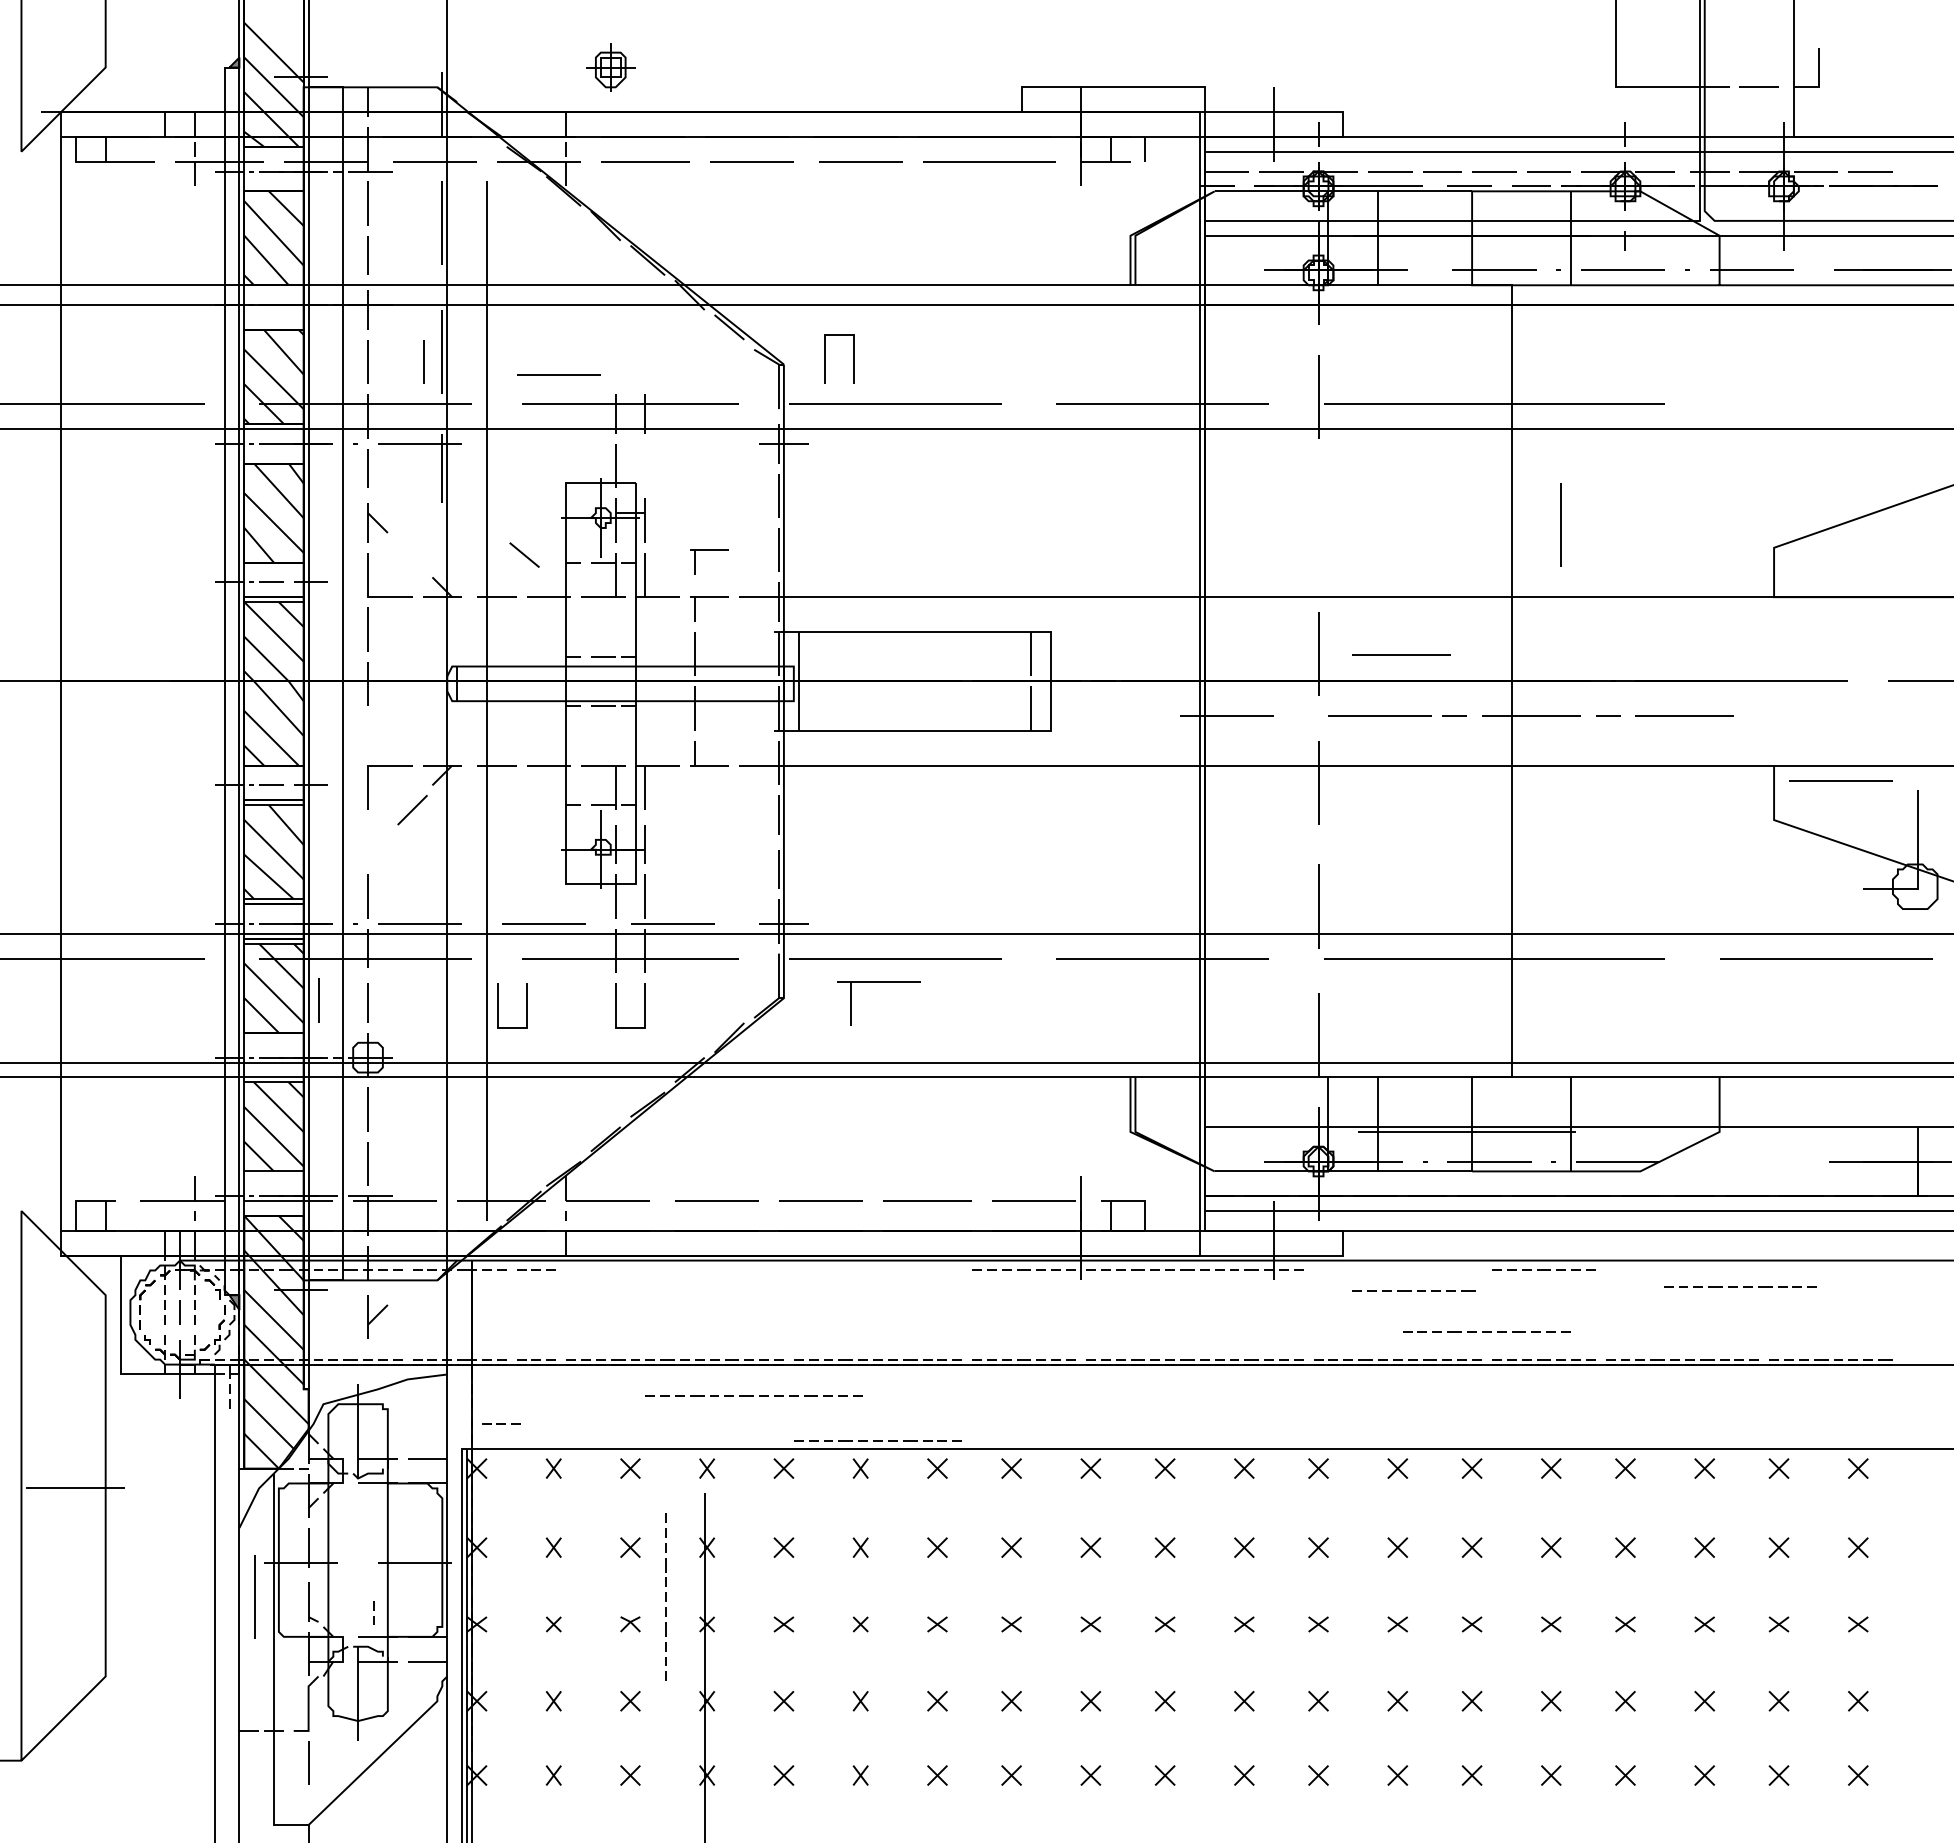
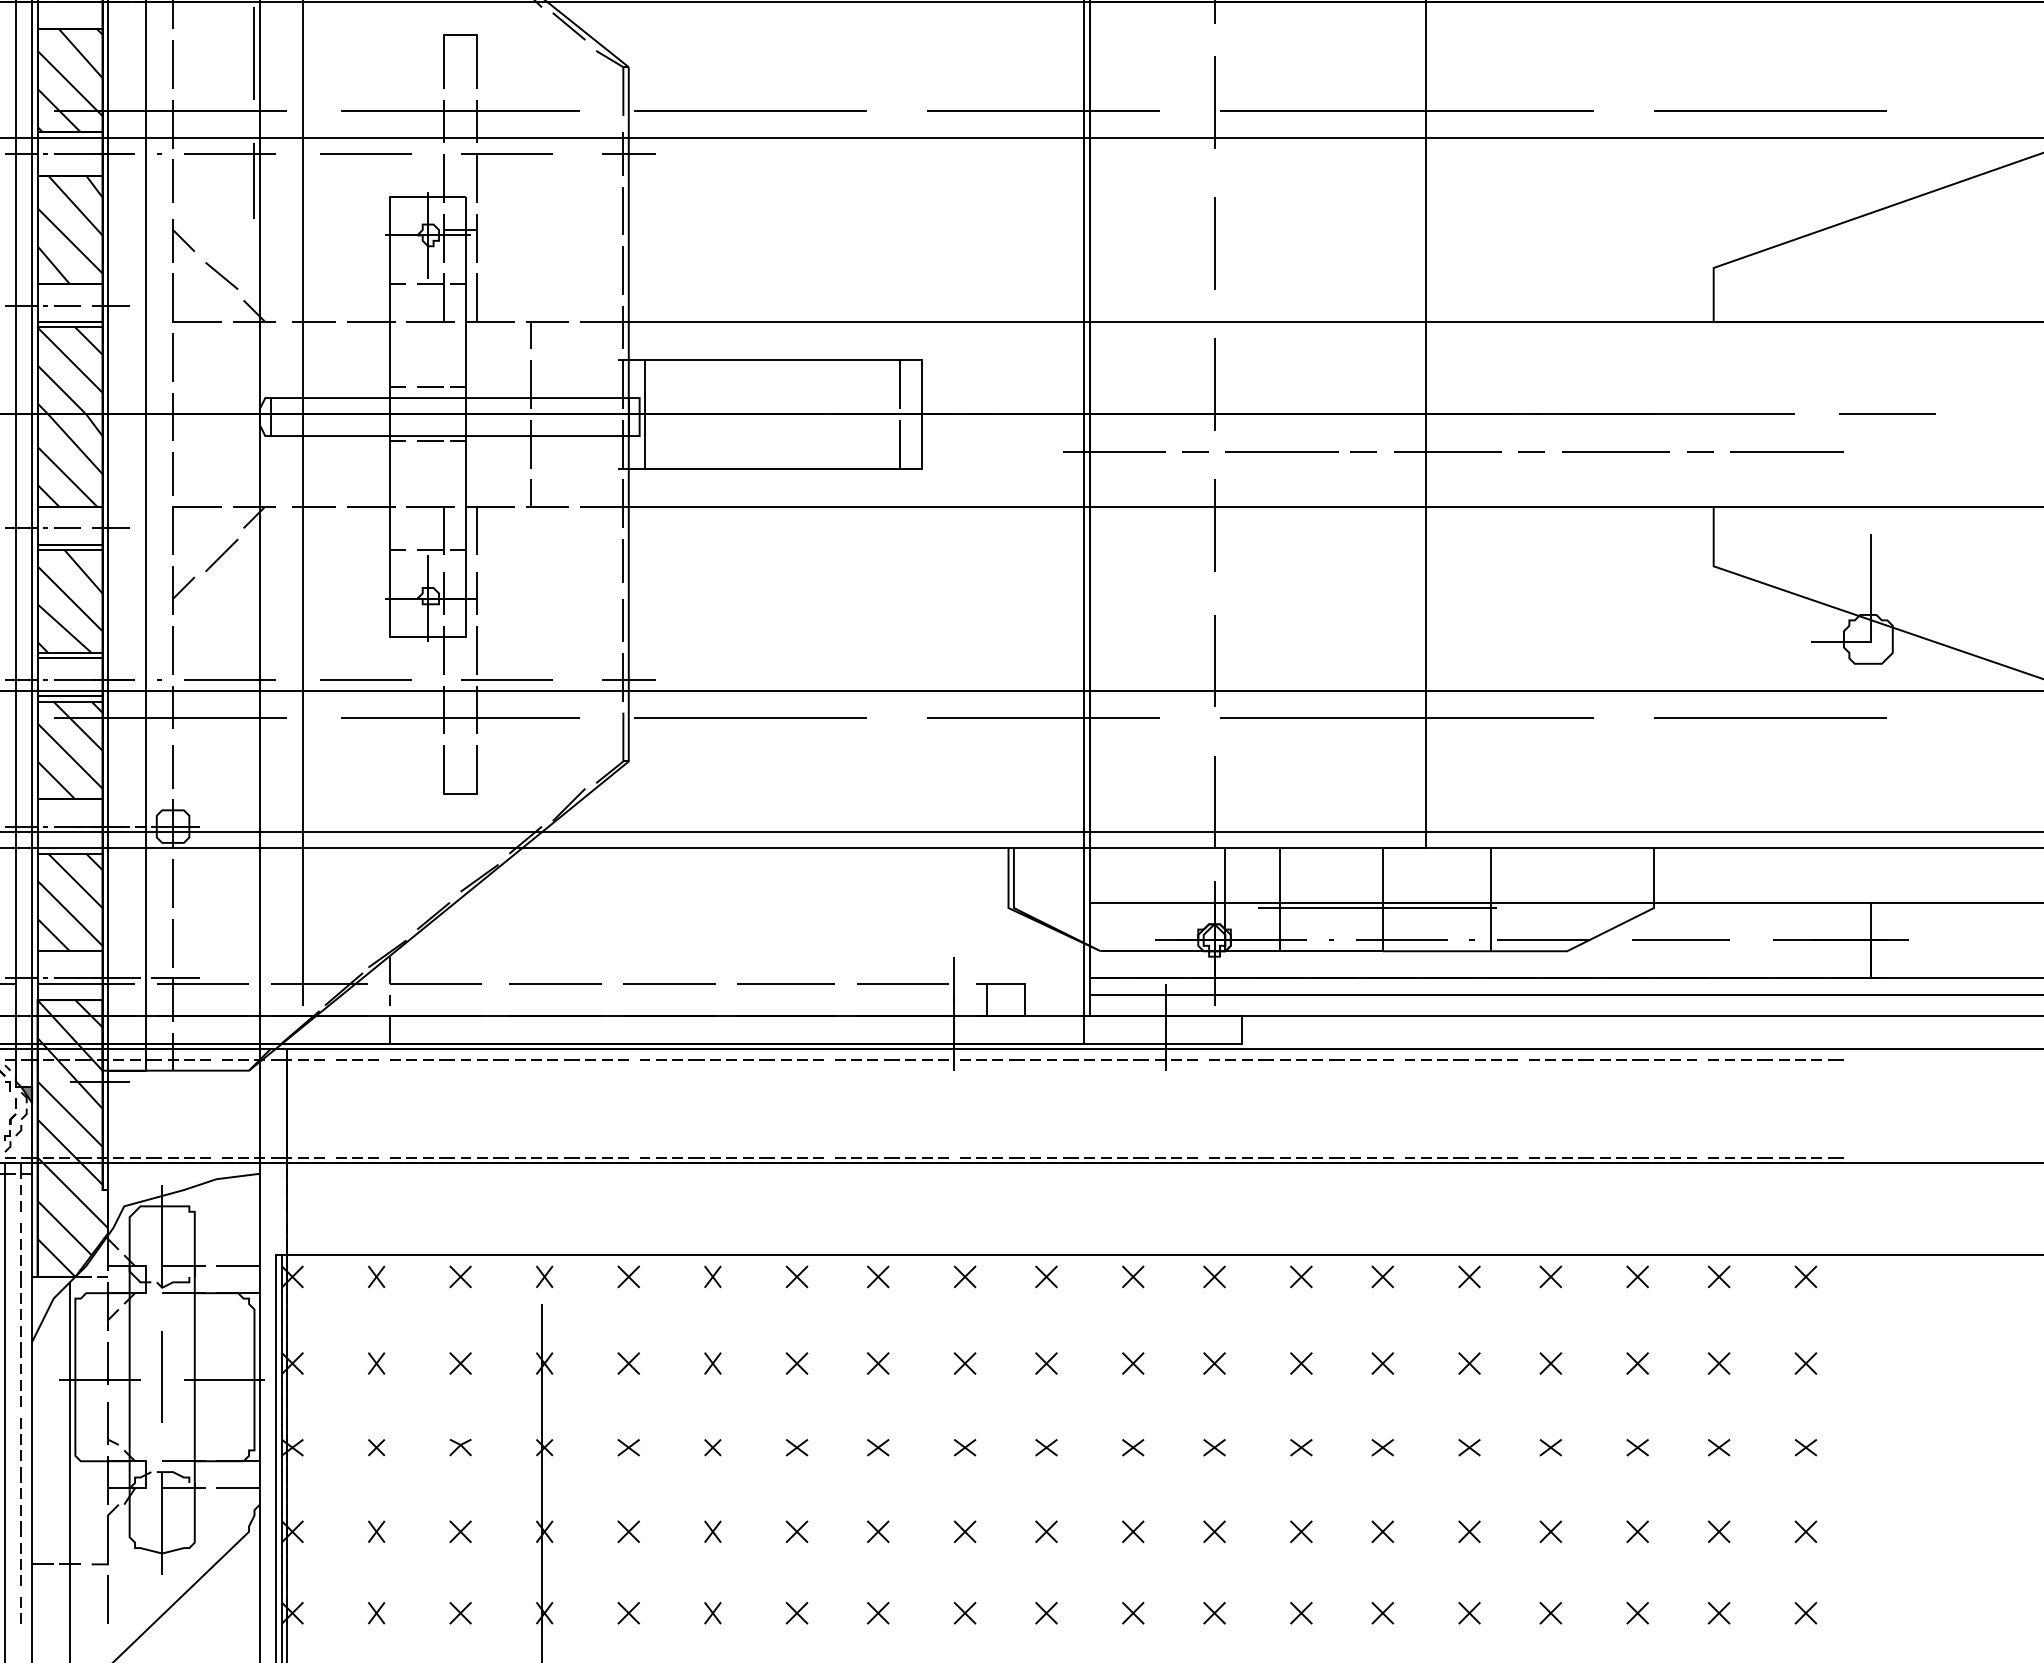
line: (825, 358) -> (445, 60), moved
line: (423, 361) -> (233, 63), removed
line: (558, 374) -> (365, 153), moved
line: (1826, 403) -> (1771, 109), added
line: (1560, 524) -> (1214, 242), moved
part: (709, 550) -> (547, 270), removed
line: (524, 554) -> (221, 275), moved
line: (1401, 654) -> (1305, 384), removed
line: (1301, 715) -> (1195, 451), added
line: (1761, 715) -> (1699, 451), added
line: (367, 735) -> (172, 473), added
line: (1840, 780) -> (1786, 451), moved
part: (878, 982) -> (506, 154), moved
line: (318, 1000) -> (118, 764), removed
line: (498, 1005) -> (316, 769), removed
line: (1744, 1161) -> (1681, 940), added
line: (1737, 1286) -> (1610, 1058), moved
line: (1411, 1290) -> (1773, 1058), moved
part: (377, 1316) -> (183, 589), moved
line: (1486, 1331) -> (1301, 1058), moved
line: (753, 1395) -> (508, 1058), moved
line: (501, 1423) -> (319, 1227), removed
line: (877, 1440) -> (731, 1058), moved
line: (254, 1596) -> (161, 1376), moved
line: (665, 1596) -> (21, 1314), moved
line: (373, 1610) -> (21, 1607), moved
line: (229, 1671) -> (21, 1499), added

